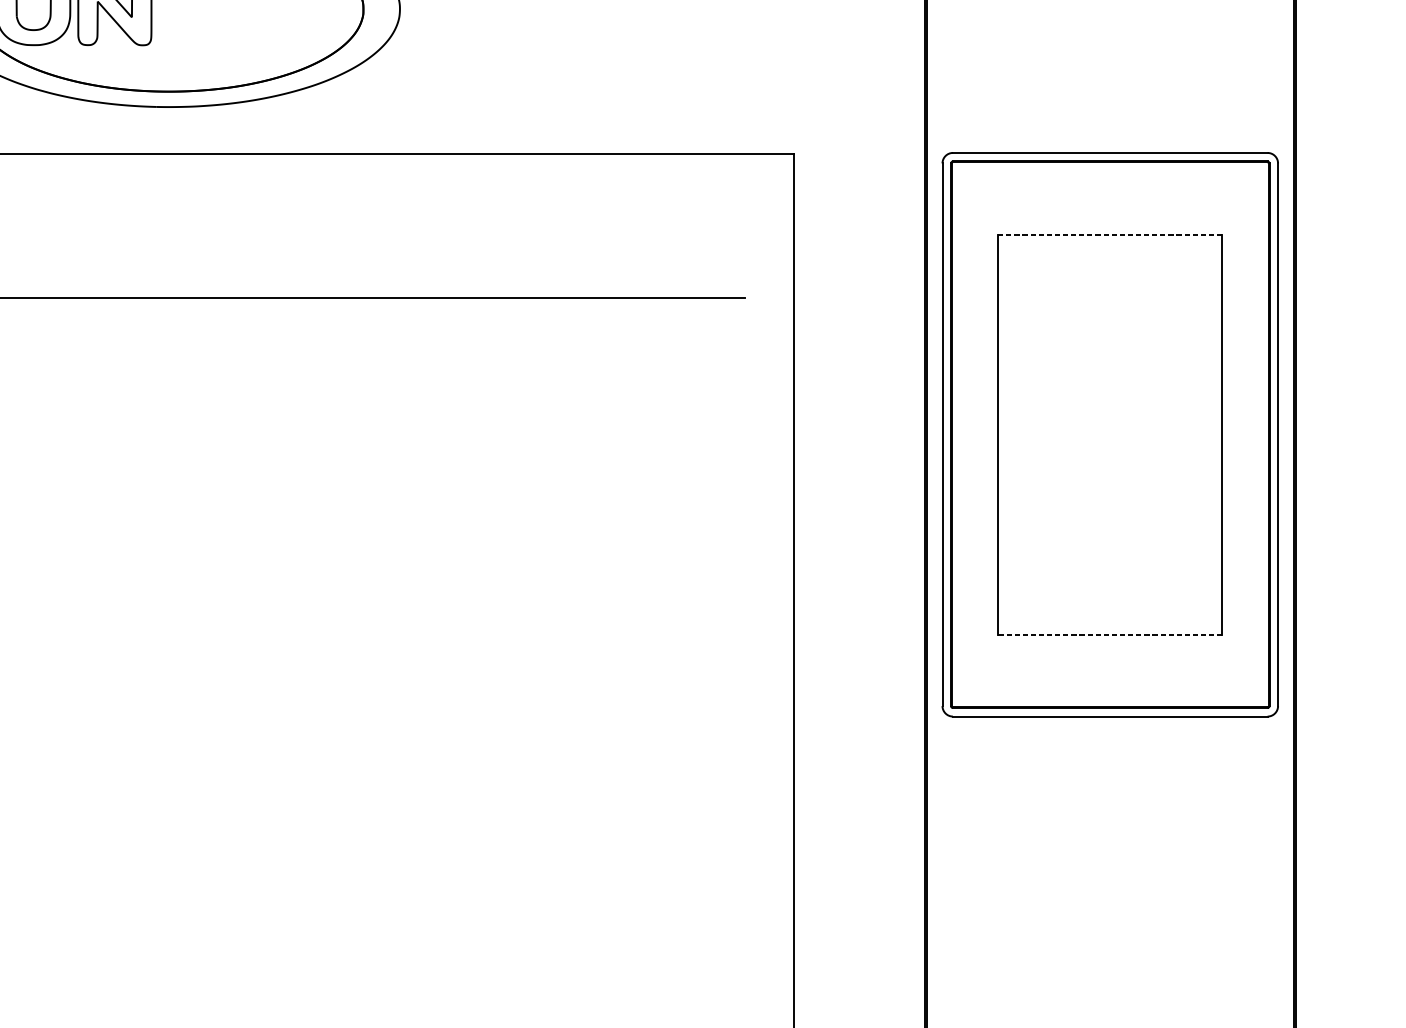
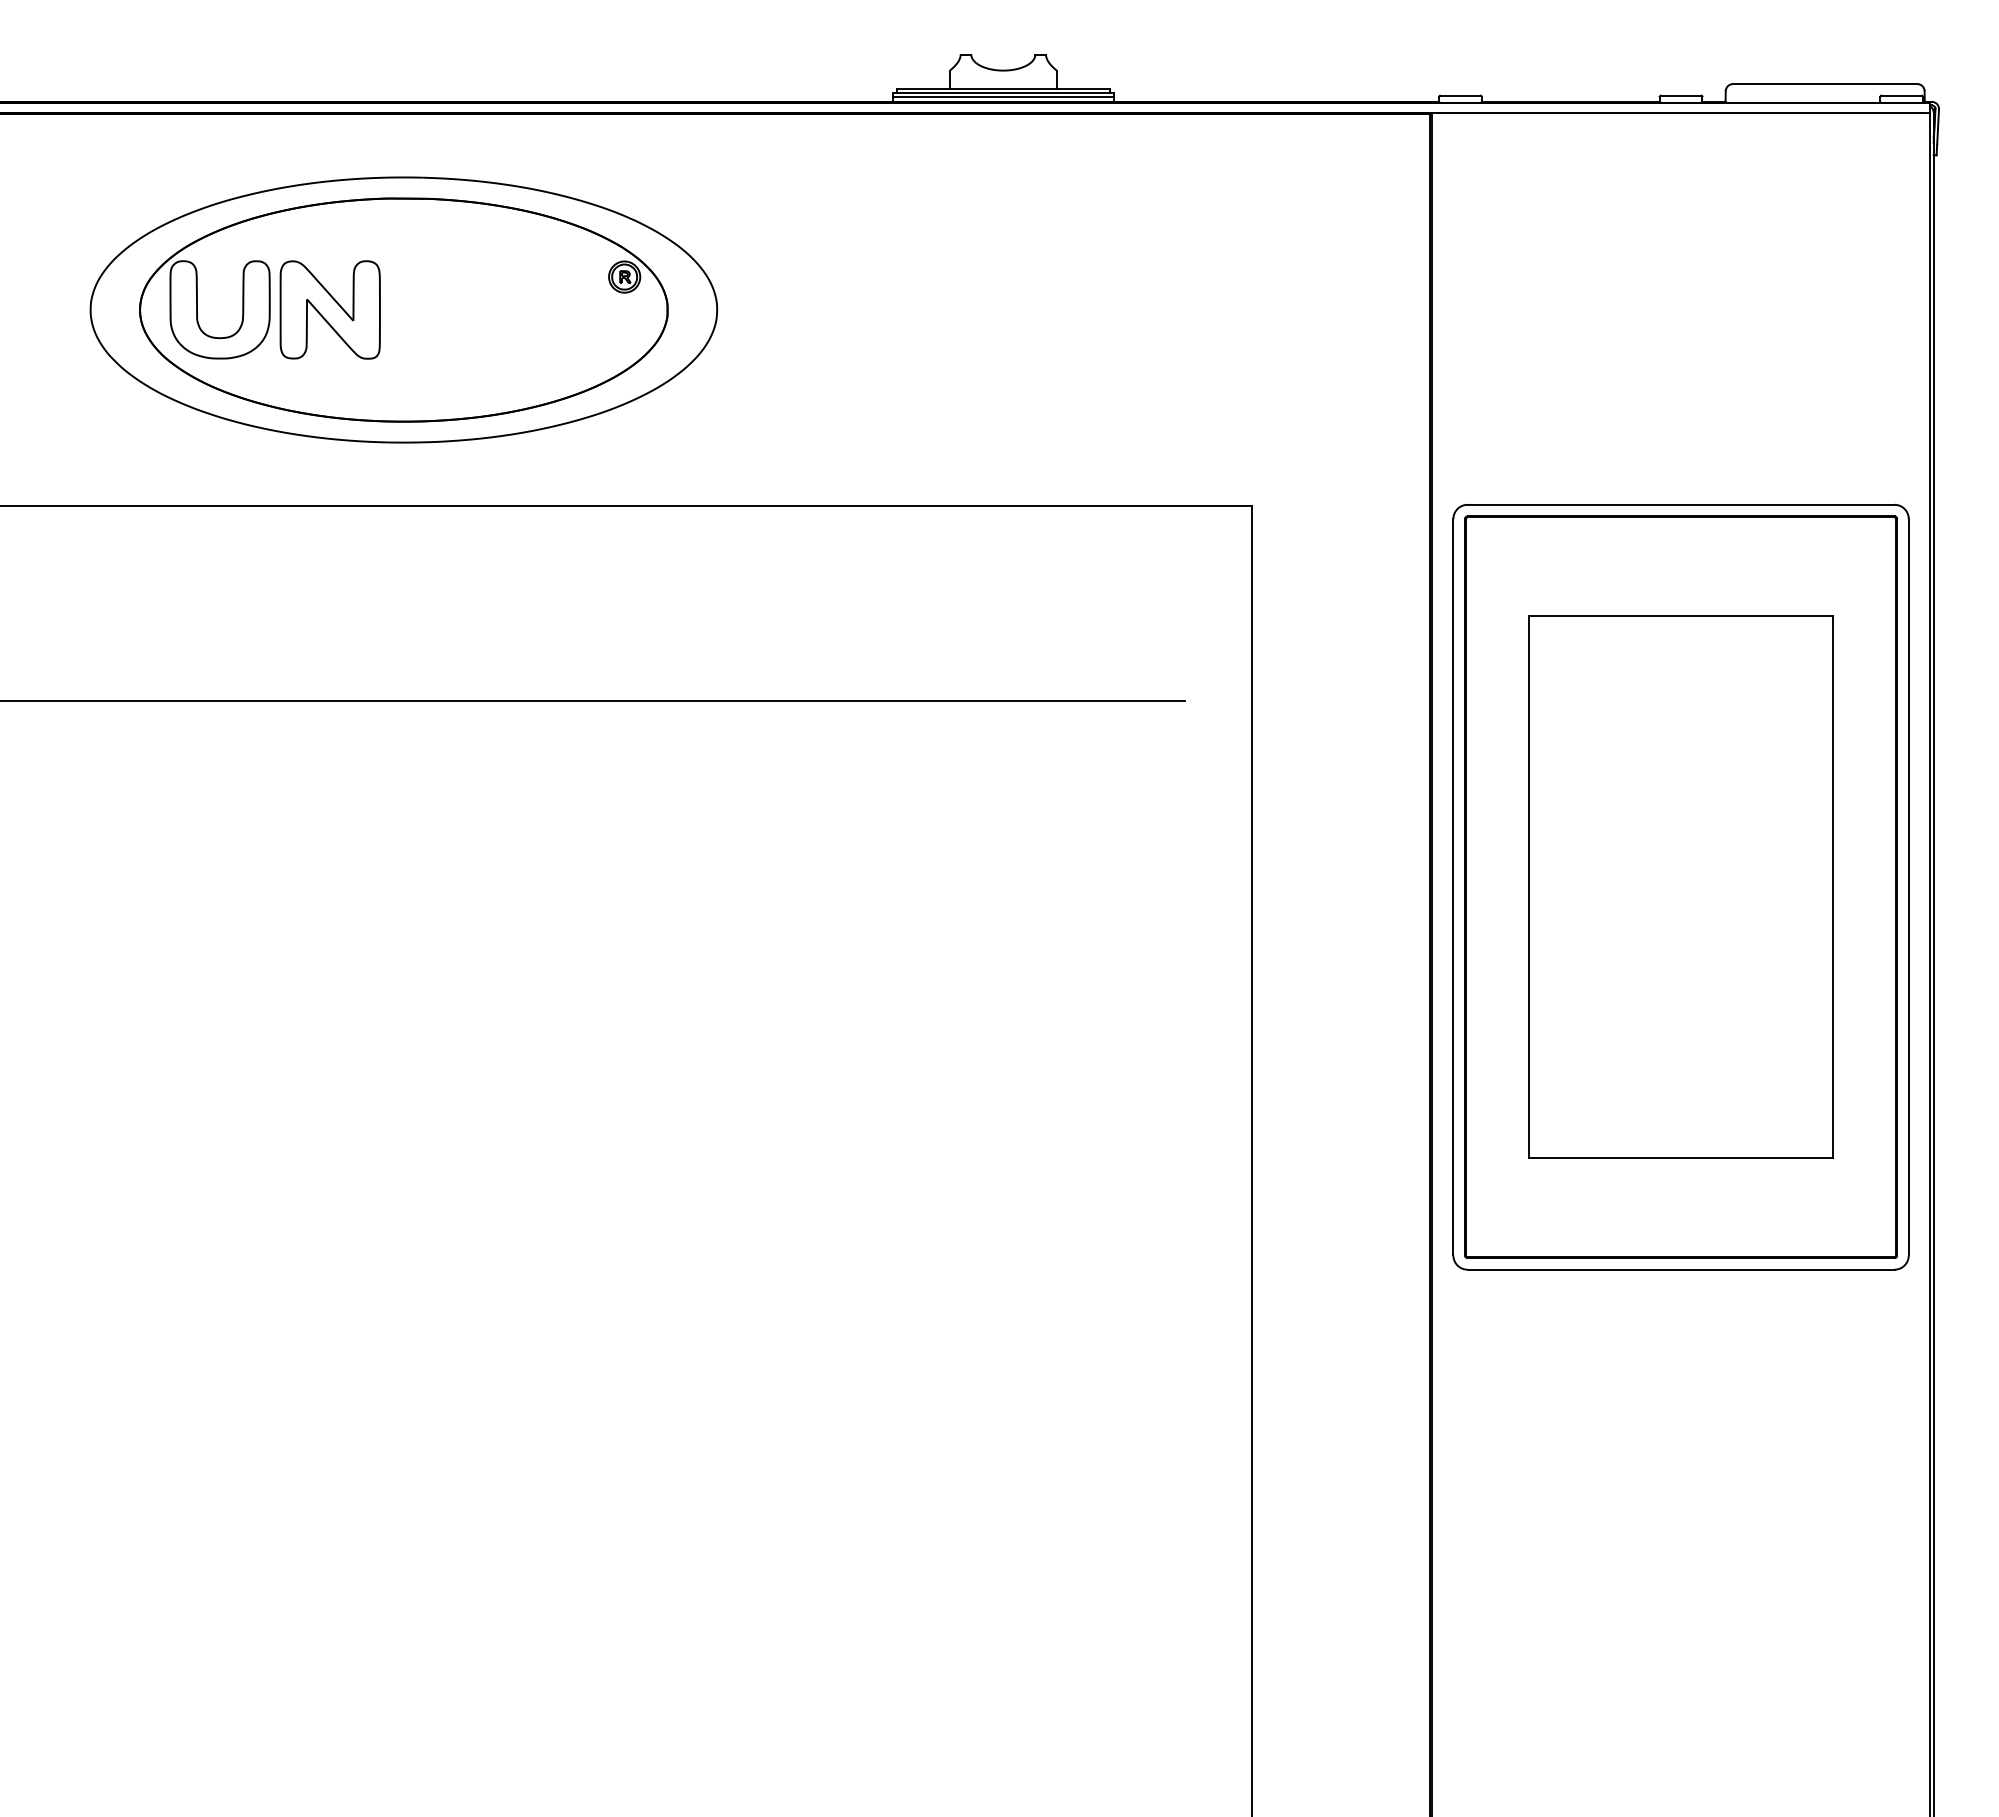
line: (1110, 235) -> (1681, 616), dashed -> solid
line: (1110, 634) -> (1681, 1158), dashed -> solid

